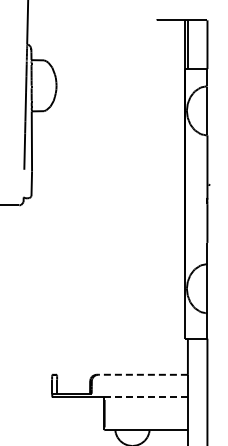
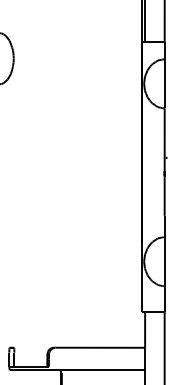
line: (142, 374) -> (99, 347), dashed -> solid
line: (148, 397) -> (105, 370), dashed -> solid

